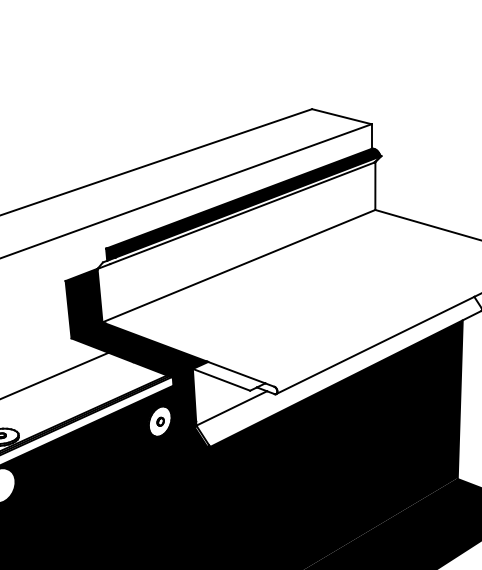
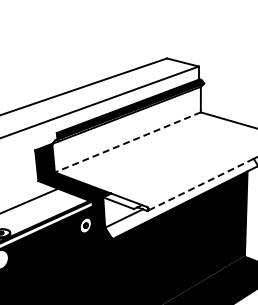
line: (238, 266) -> (127, 142), solid -> dashed
line: (374, 346) -> (200, 185), solid -> dashed

